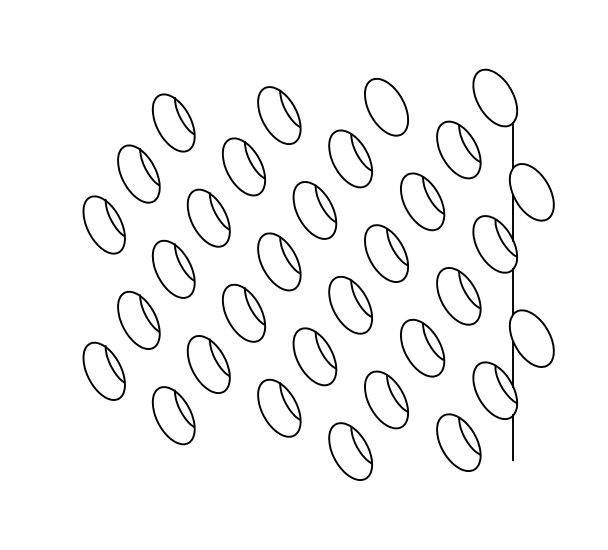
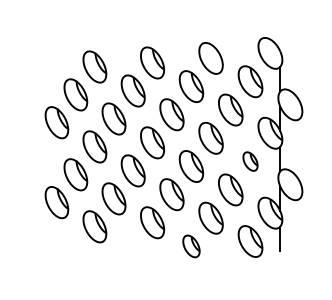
part: (458, 296) -> (250, 161), size x0.6
part: (350, 451) -> (191, 246), size x0.7

